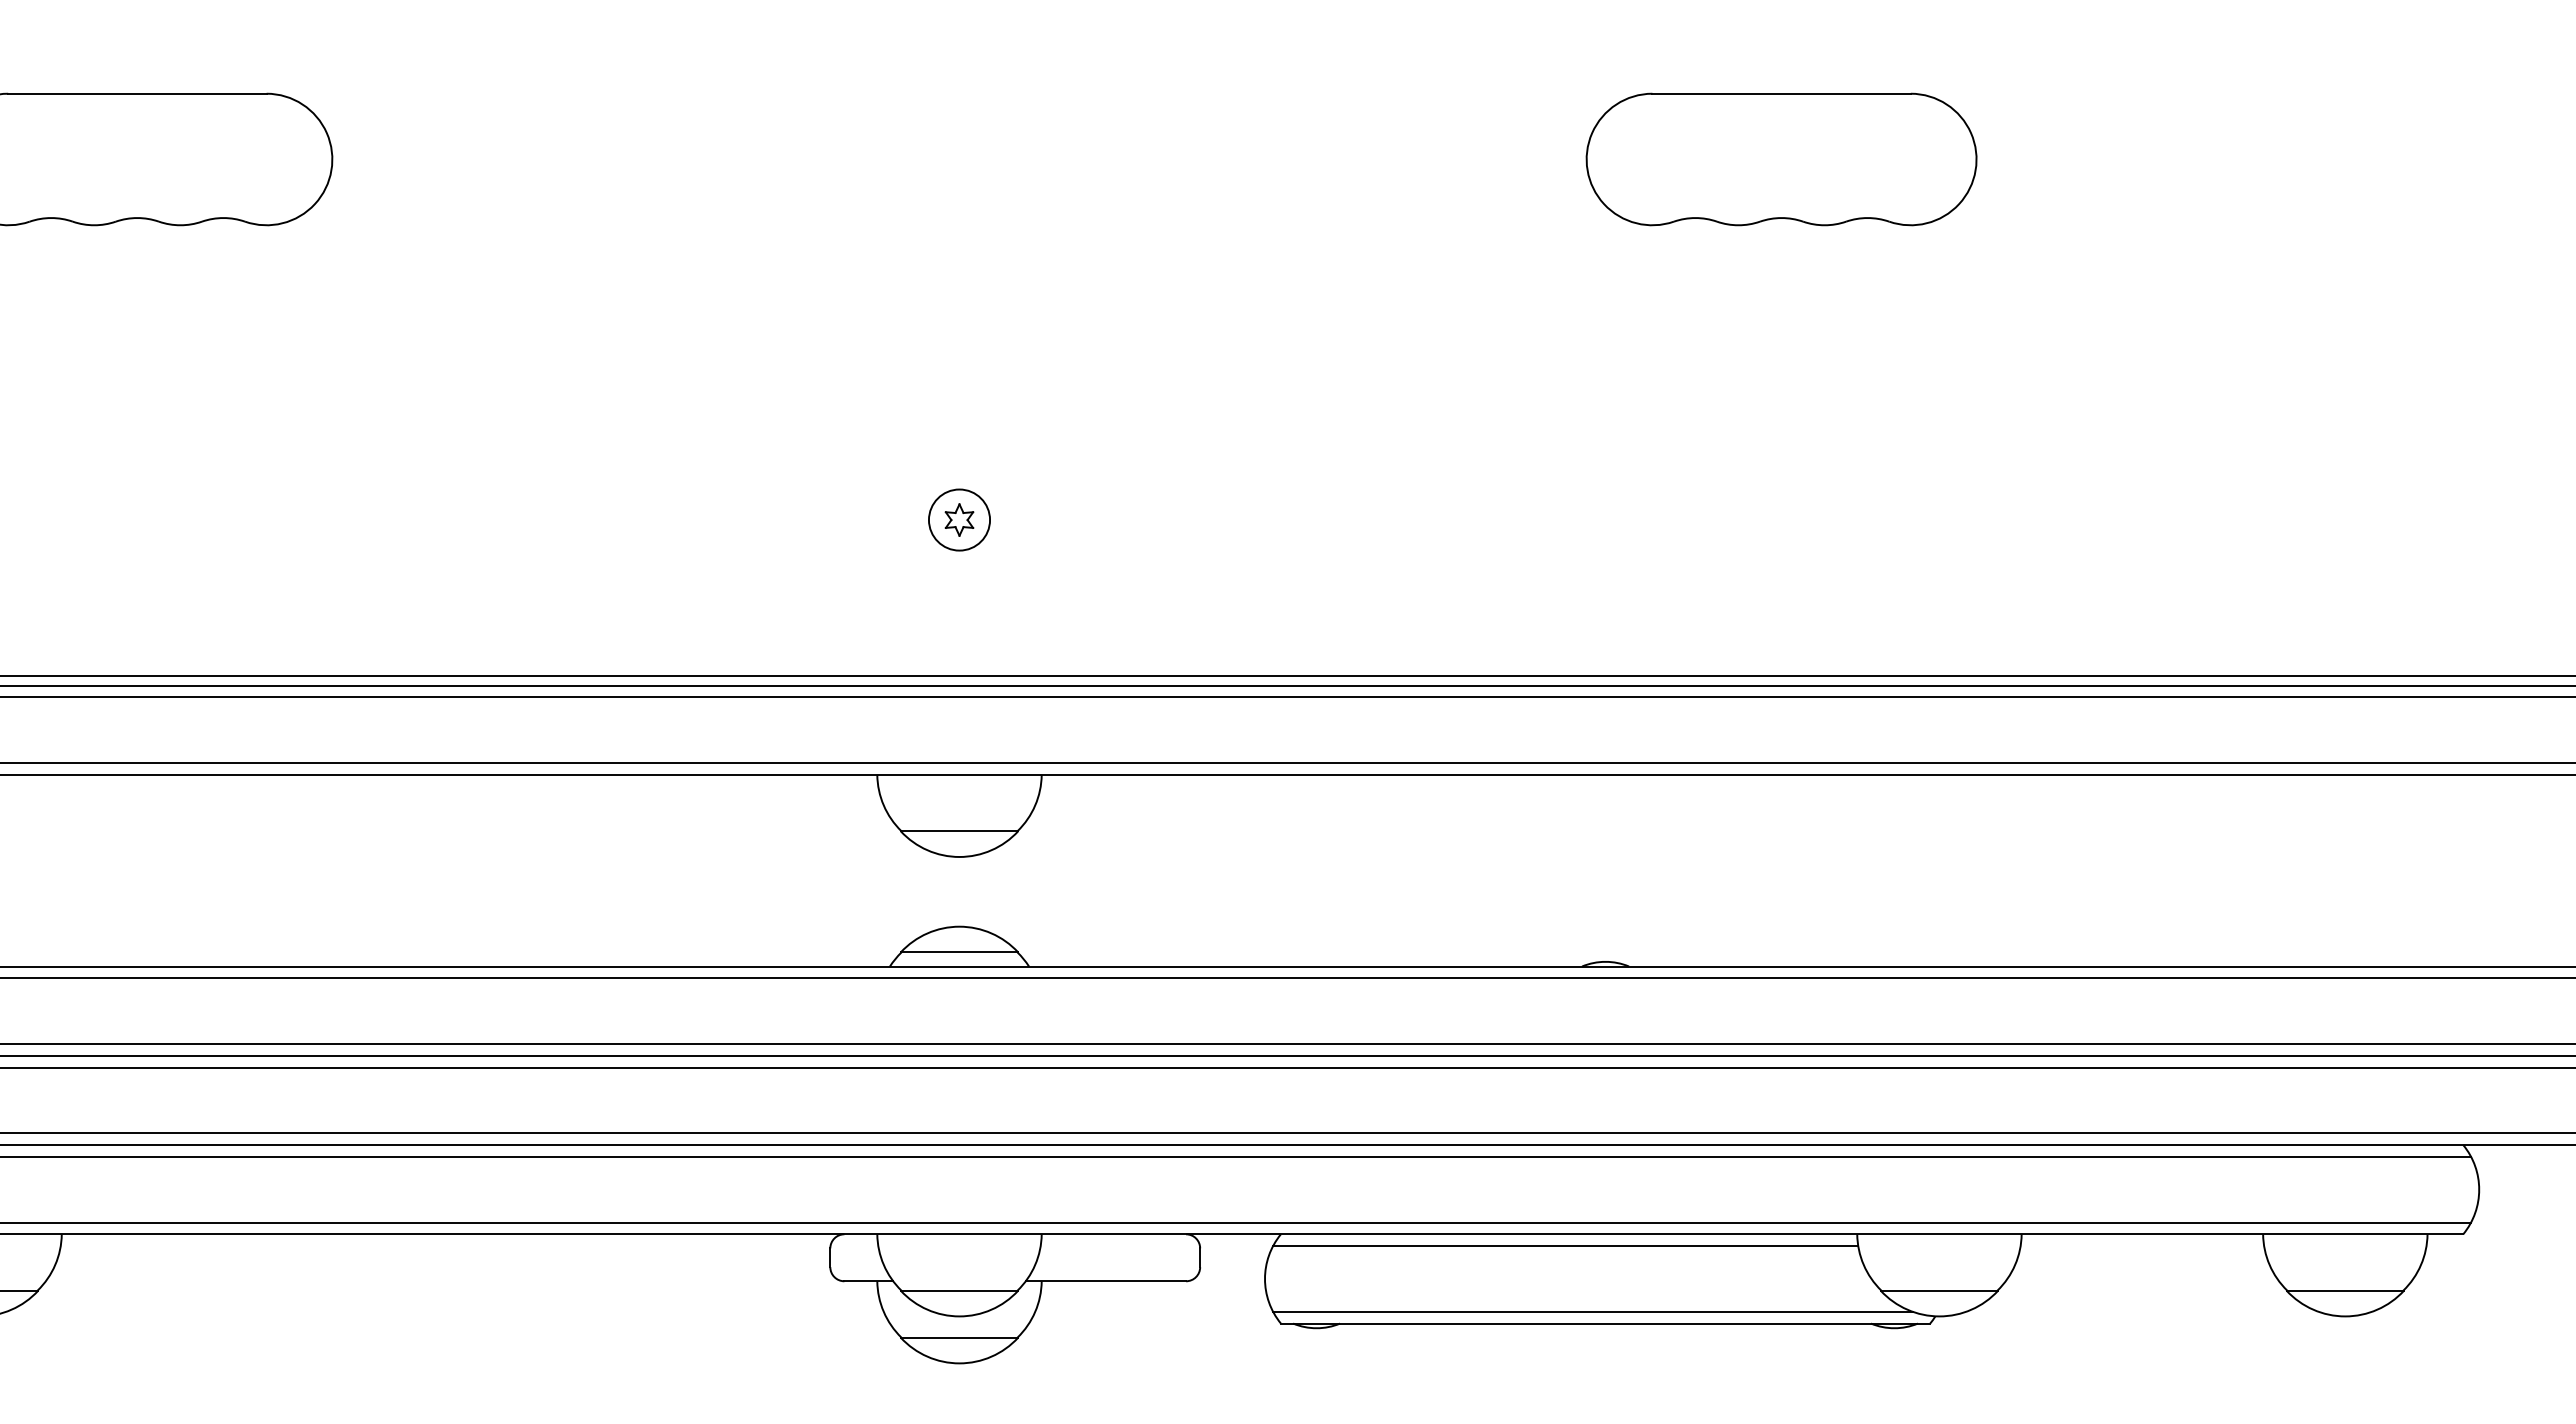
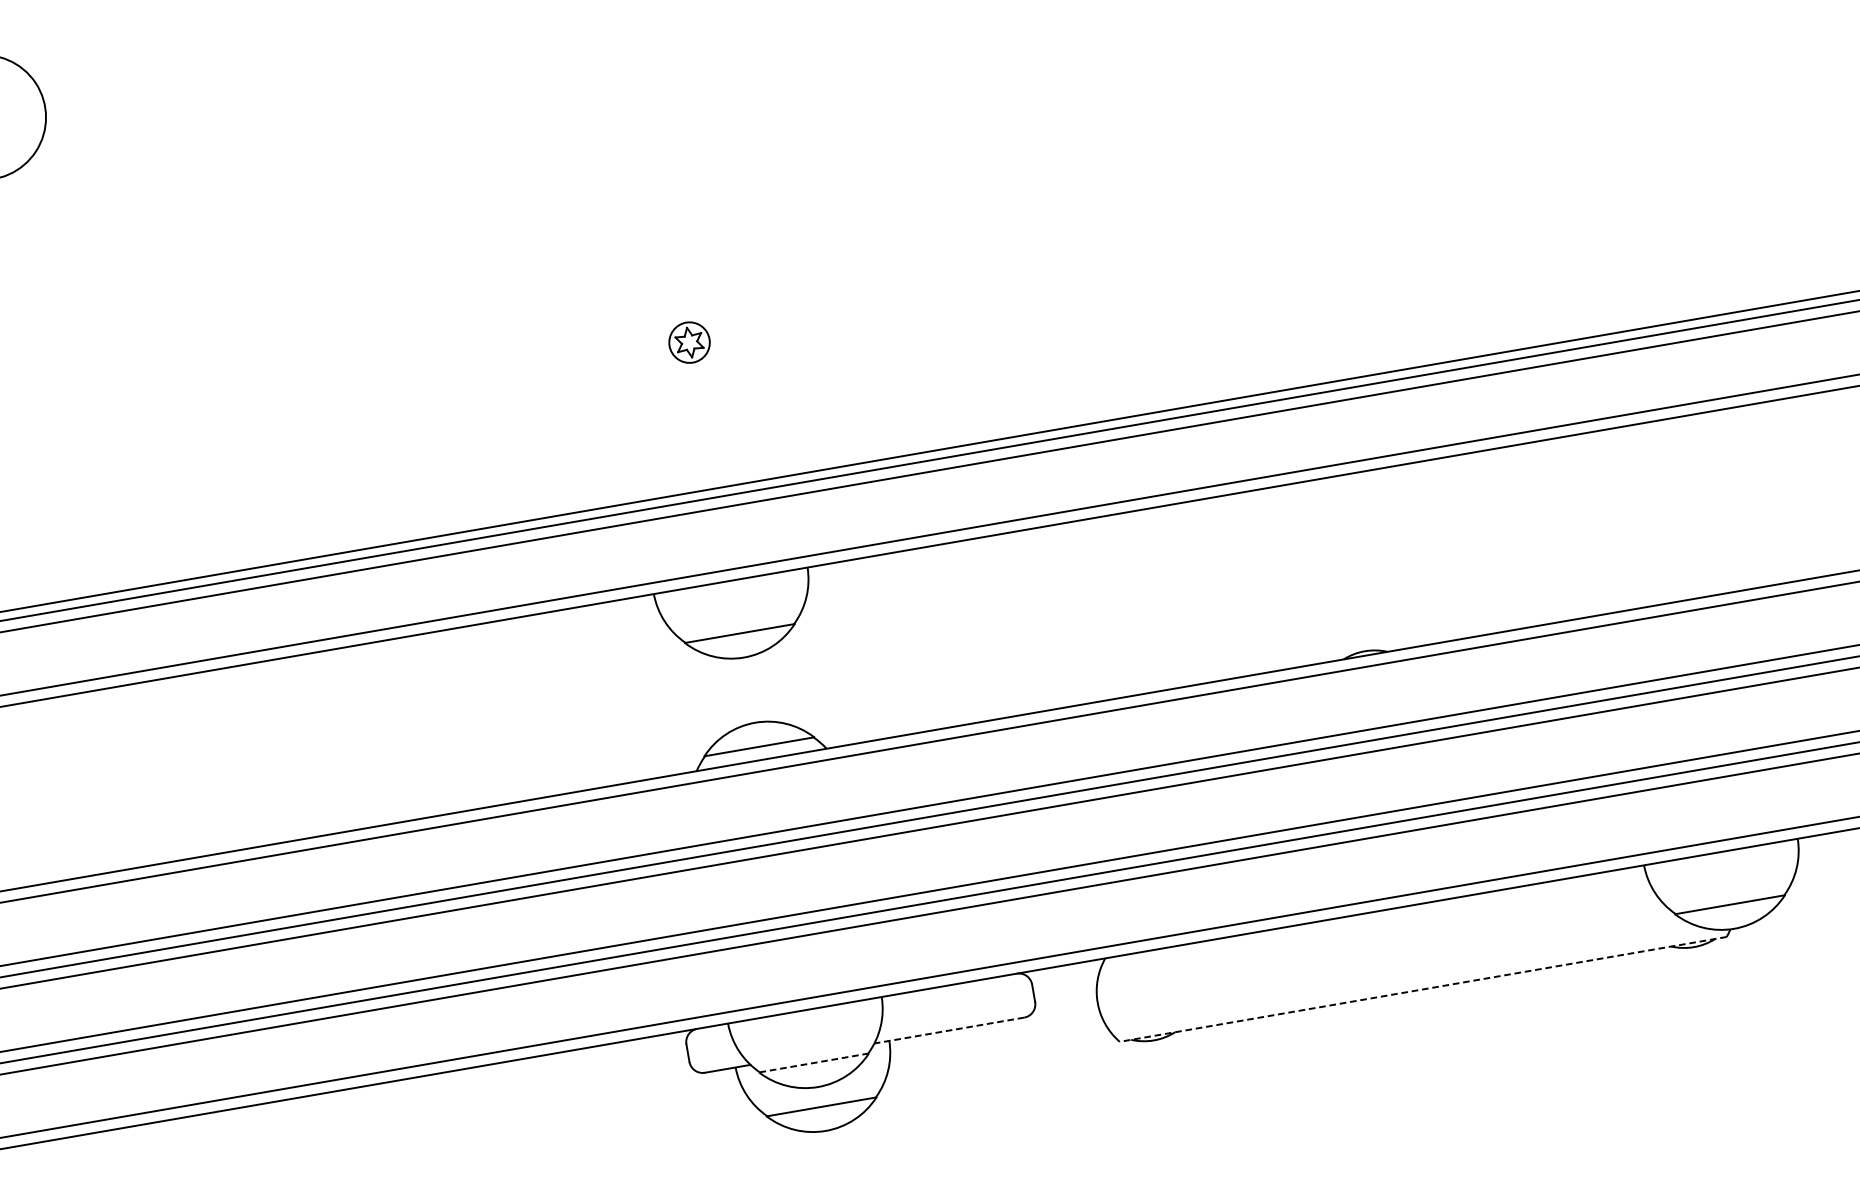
circle: (959, 519) -> (689, 342), size x0.7
line: (1565, 1246) -> (1373, 923), removed
line: (1105, 1281) -> (948, 1030), solid -> dashed
line: (959, 1290) -> (813, 1062), solid -> dashed
line: (1592, 1311) -> (1409, 980), removed
line: (1605, 1323) -> (1423, 989), solid -> dashed

